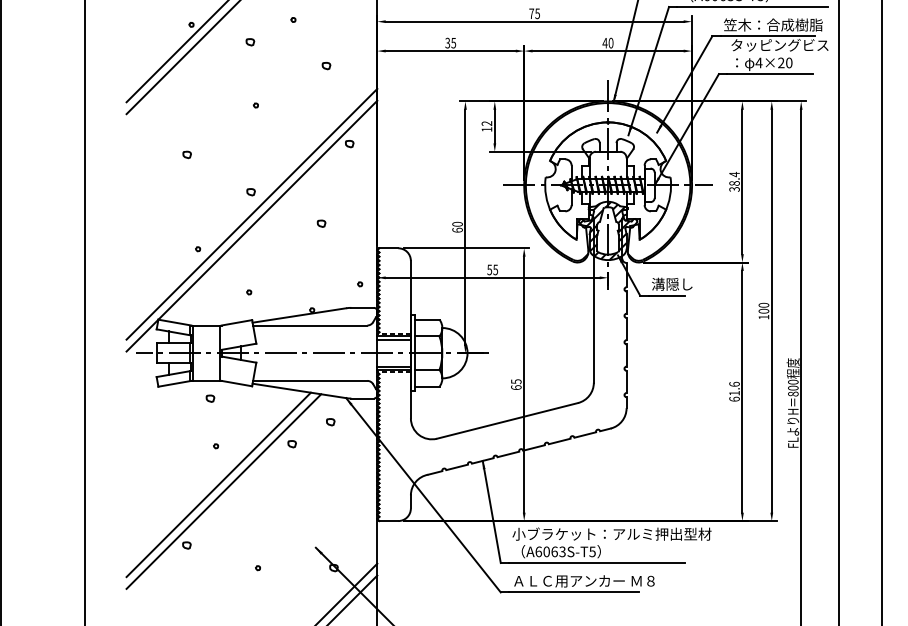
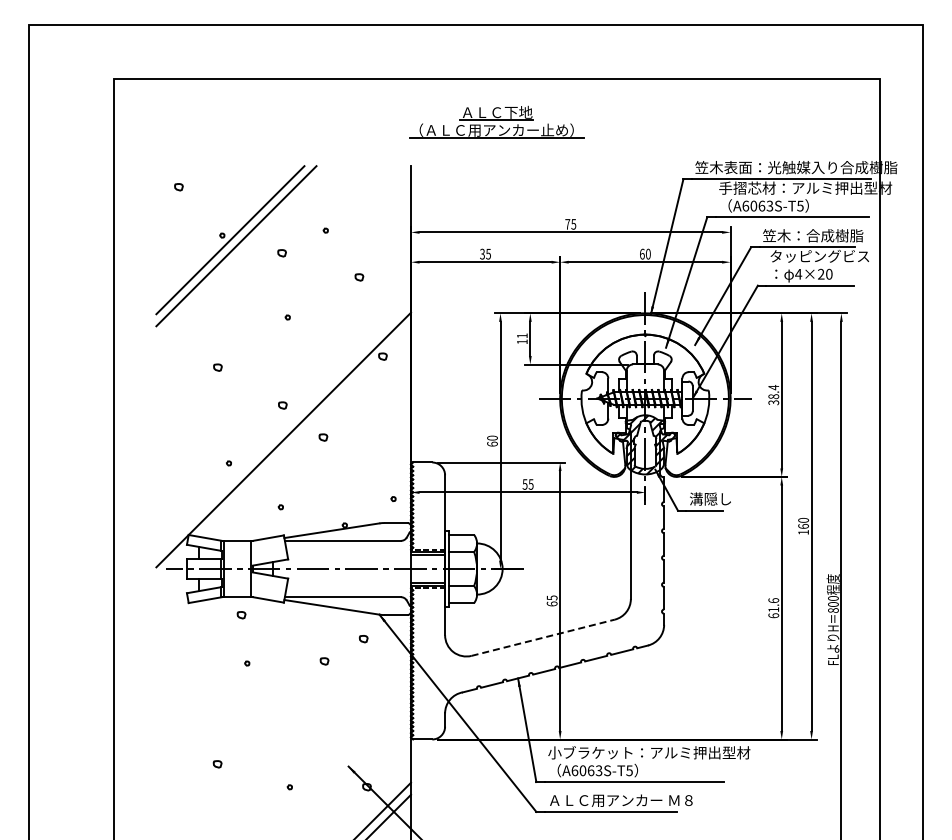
text: (604, 42) -> (641, 253), 40 -> 60
text: (487, 123) -> (522, 335), 12 -> 11
line: (251, 213) -> (283, 427), removed
part: (321, 223) -> (323, 437), moved
text: (763, 310) -> (803, 525), 100 -> 160
line: (507, 420) -> (543, 637), solid -> dashed
line: (218, 484) -> (249, 702), removed
line: (224, 491) -> (255, 709), removed

